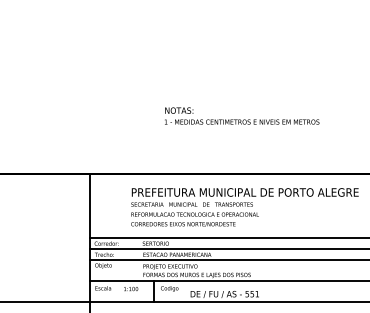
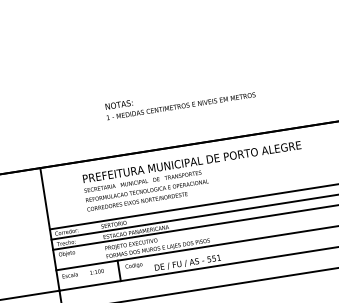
text: (242, 115) -> (180, 99), moved

